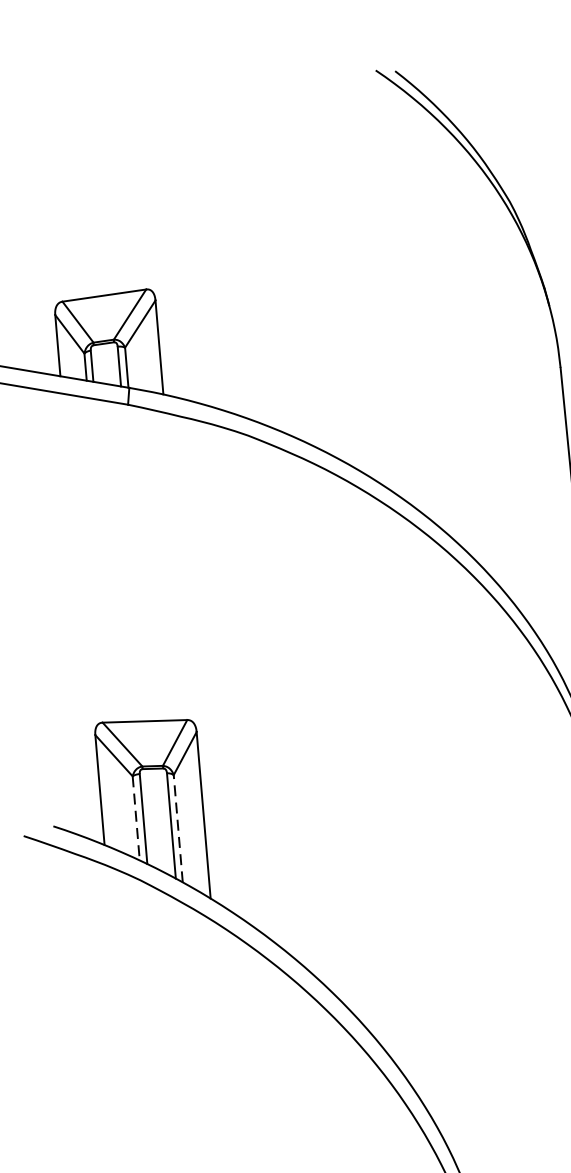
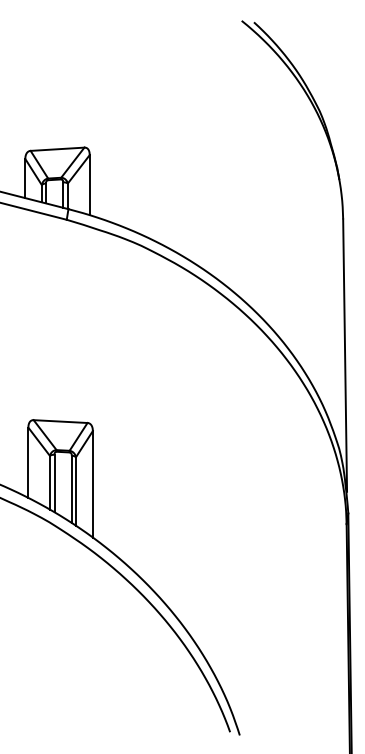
line: (135, 818) -> (49, 482), dashed -> solid
line: (178, 827) -> (76, 490), dashed -> solid

